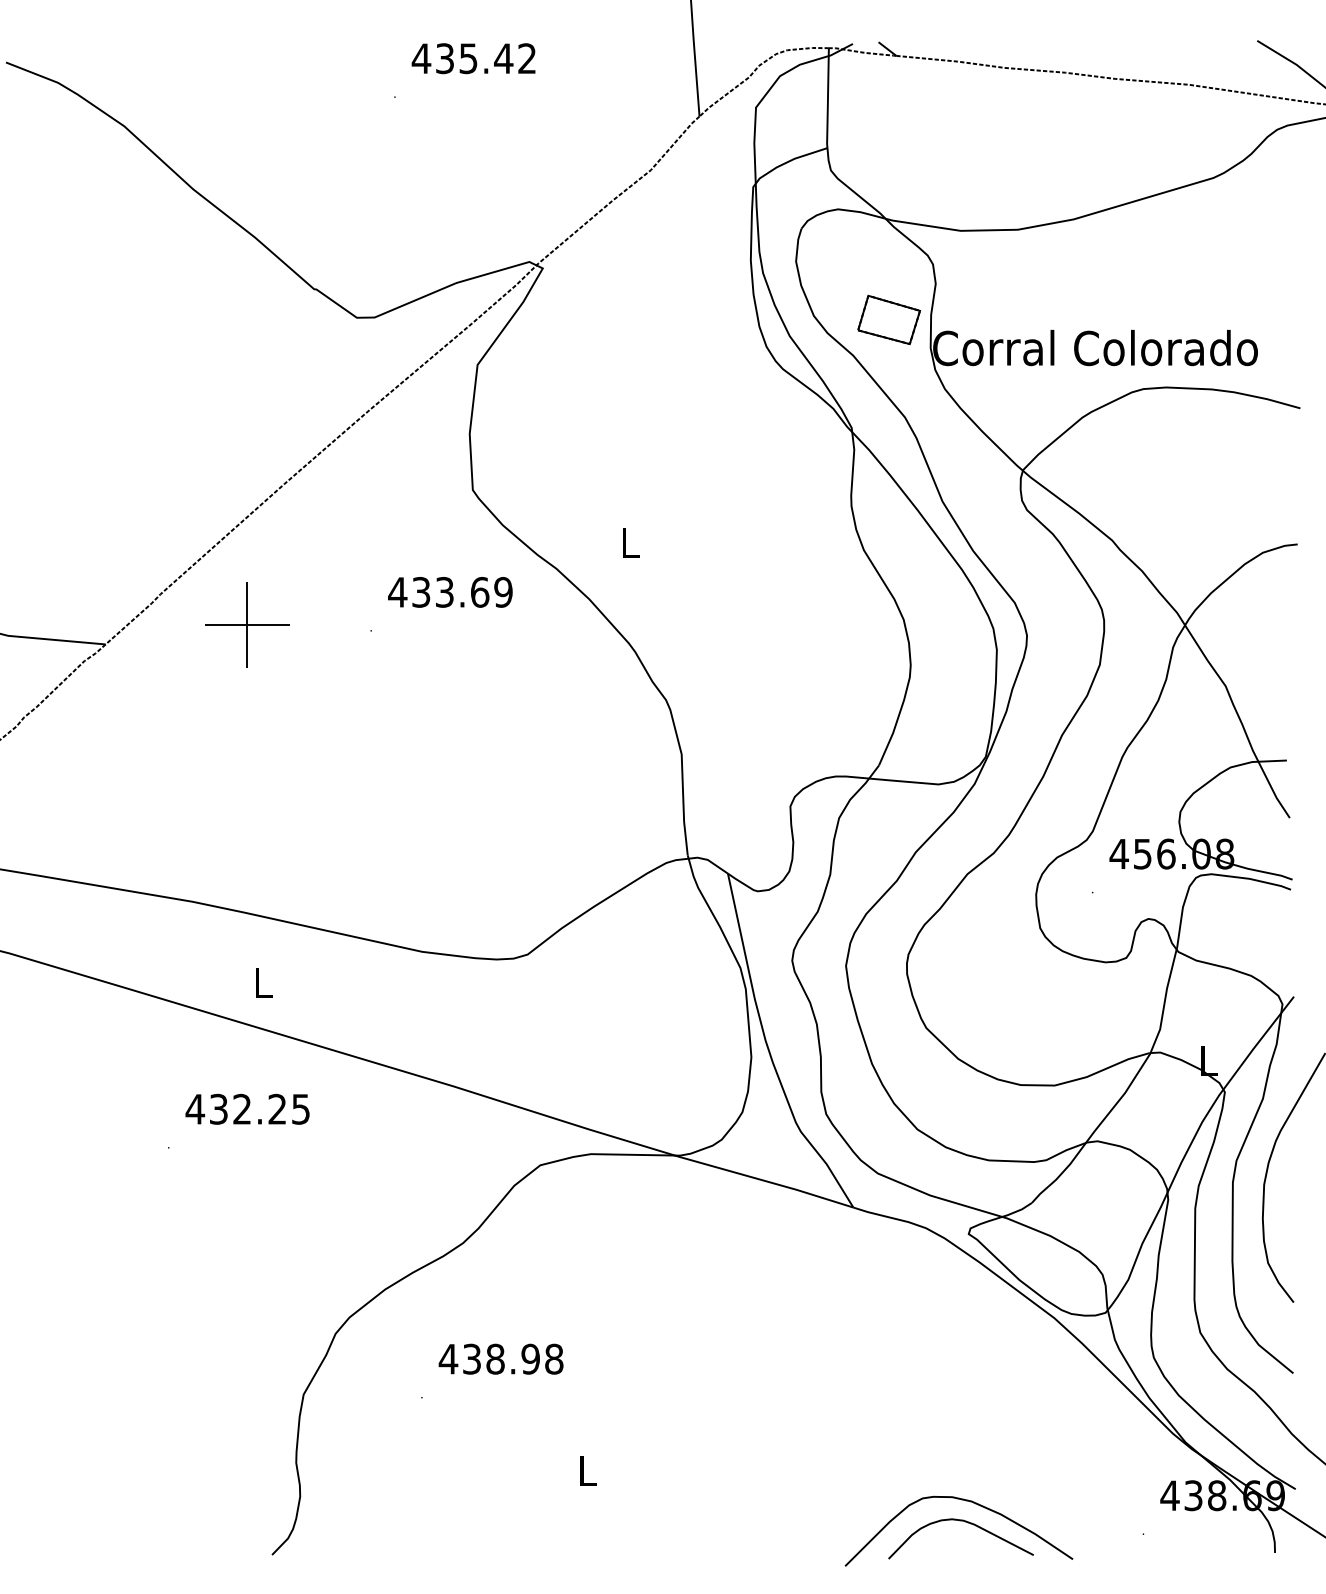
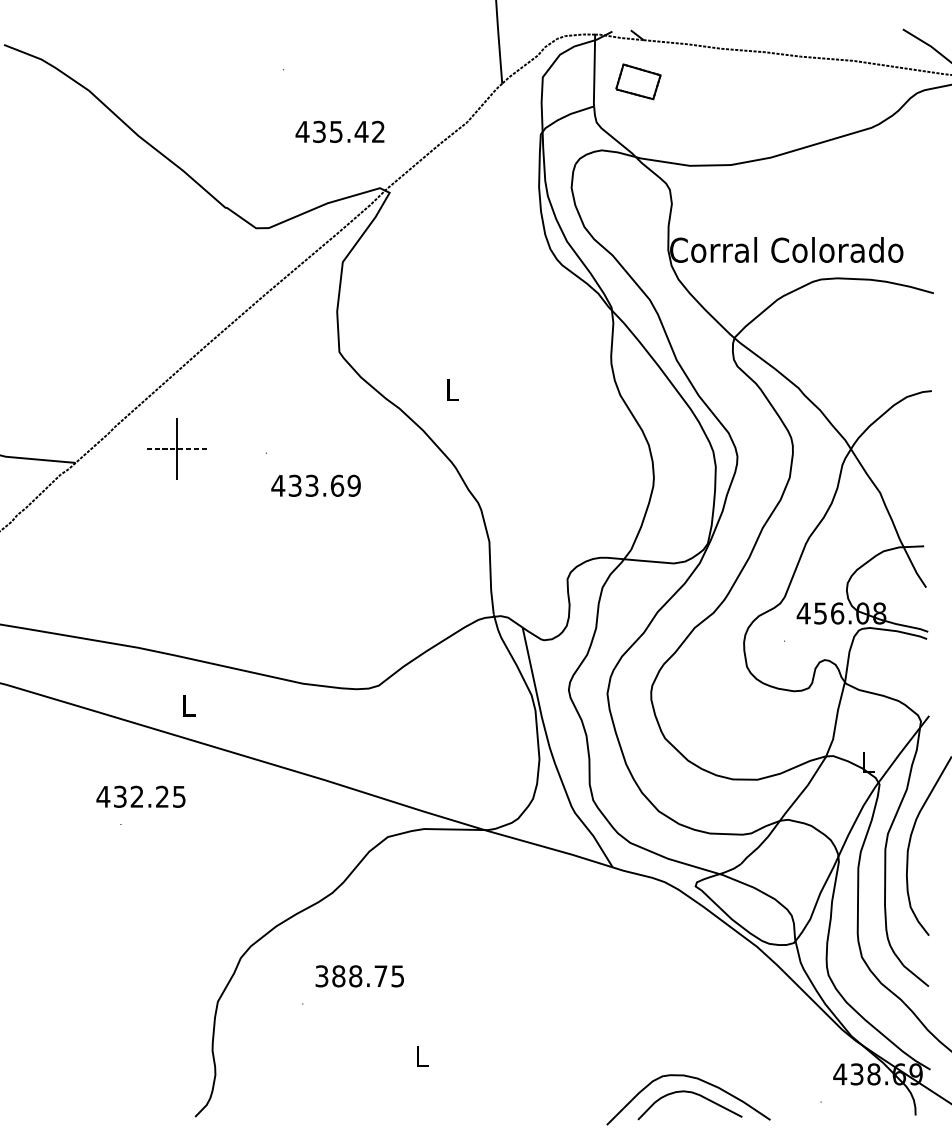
text: (473, 58) -> (339, 131), moved
part: (888, 319) -> (637, 81), moved
text: (450, 592) -> (316, 485), moved
line: (247, 625) -> (177, 449), solid -> dashed
text: (247, 1108) -> (140, 796), moved
text: (500, 1358) -> (359, 975), 438.98 -> 388.75

